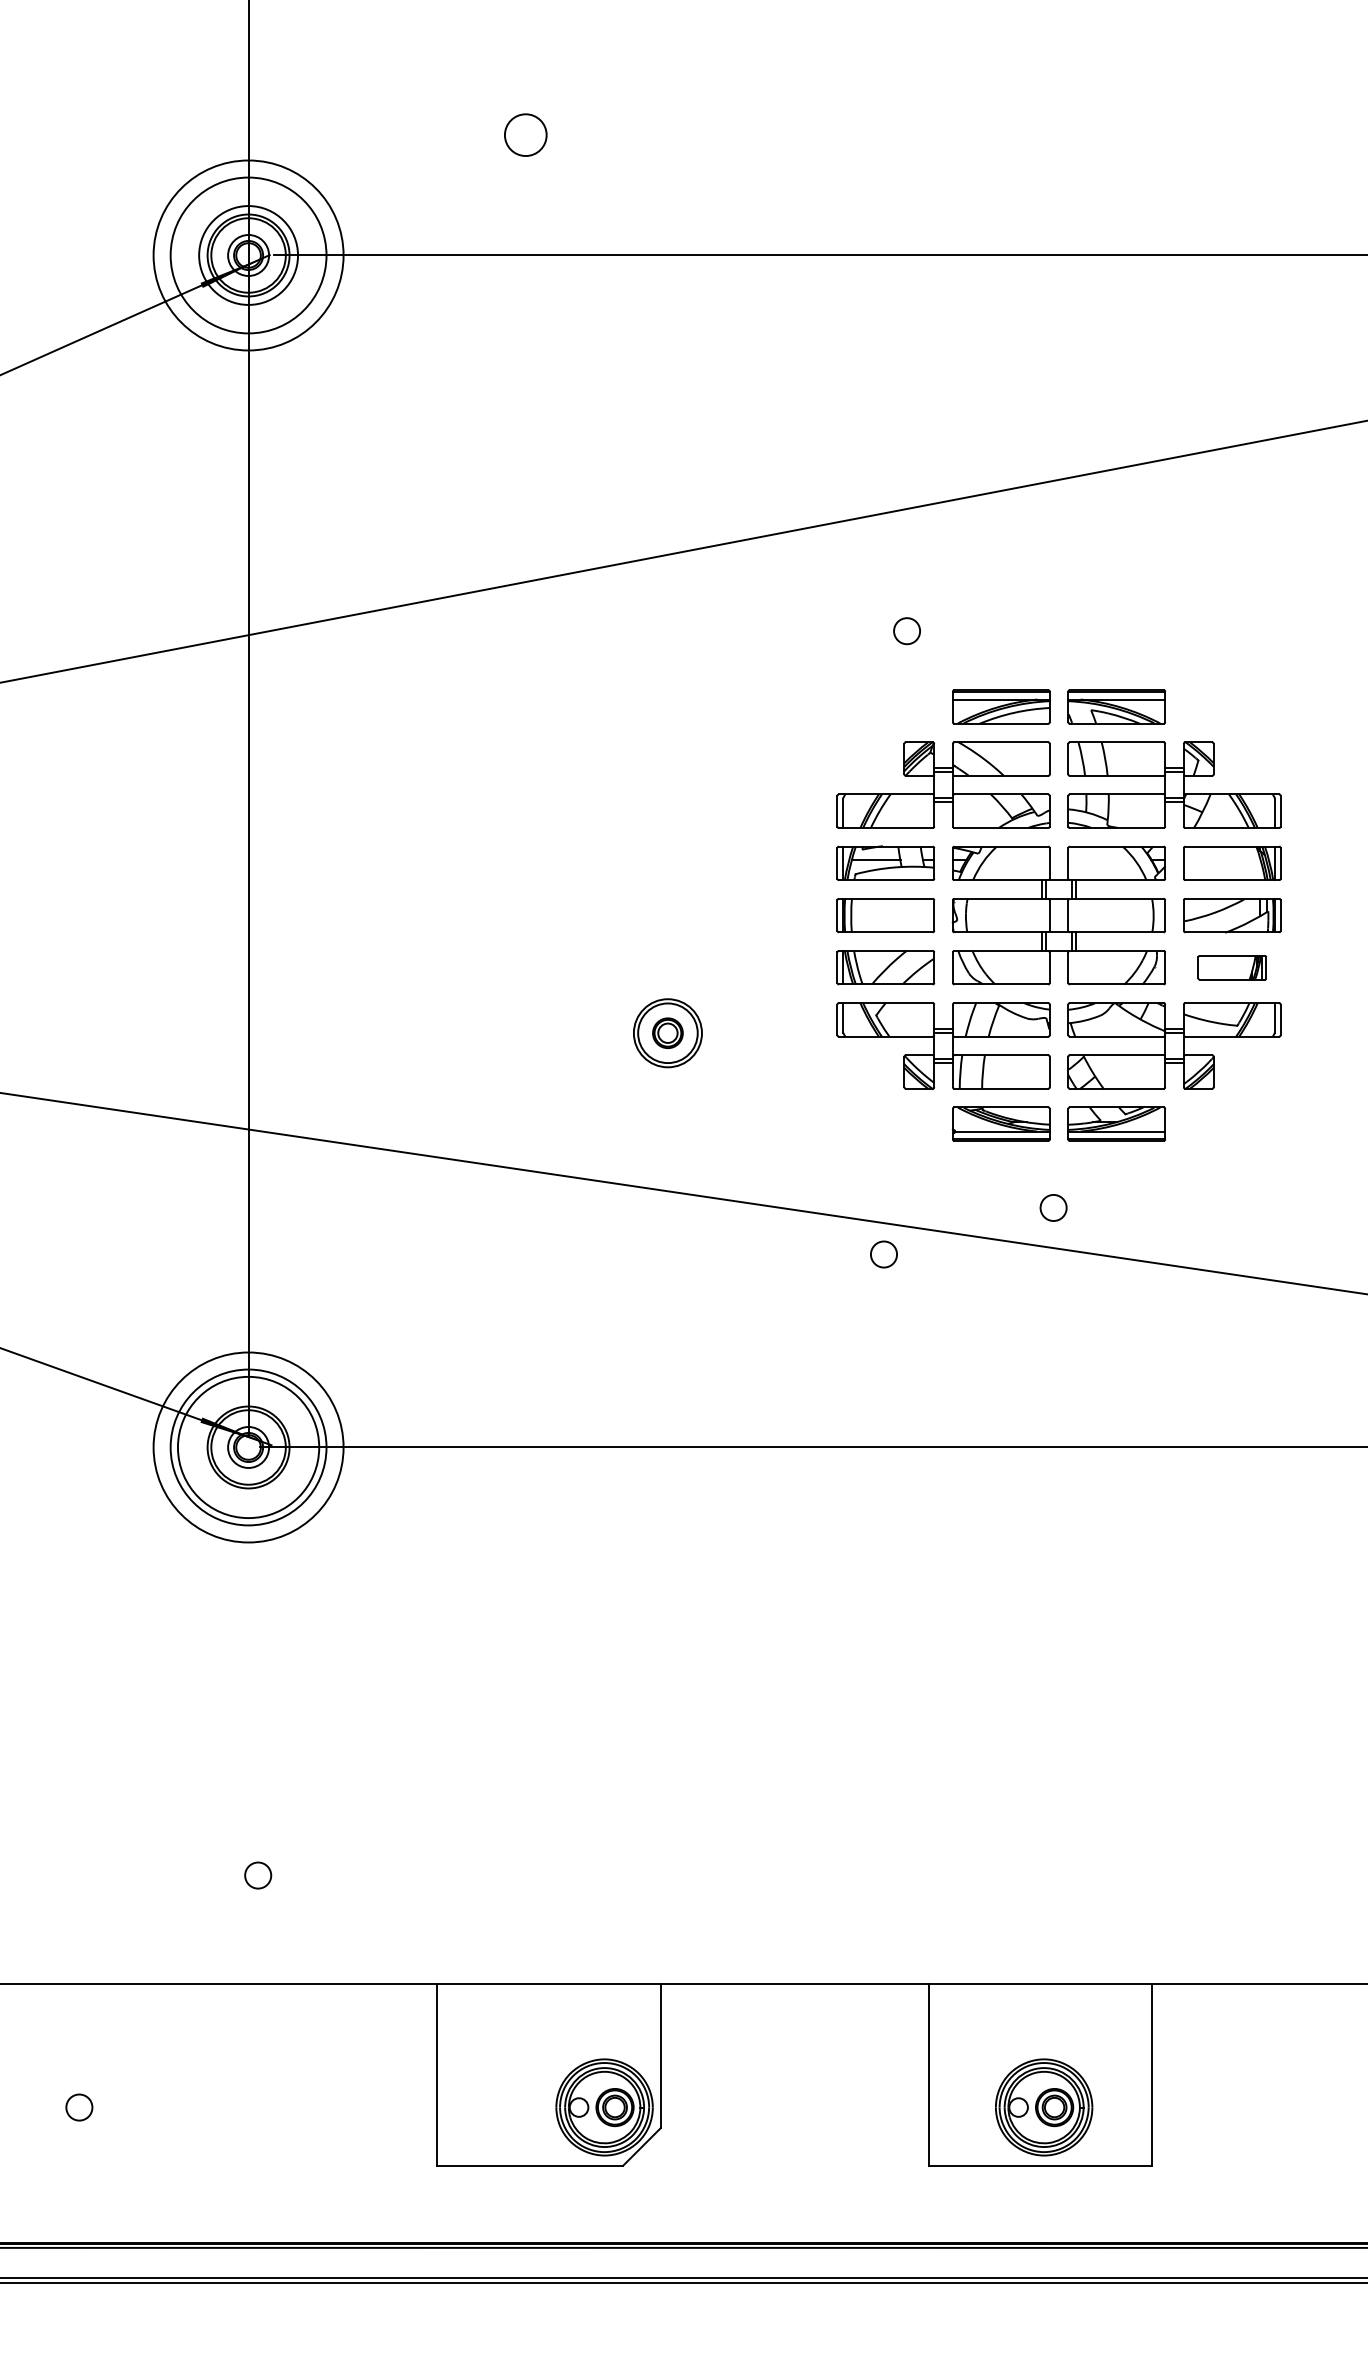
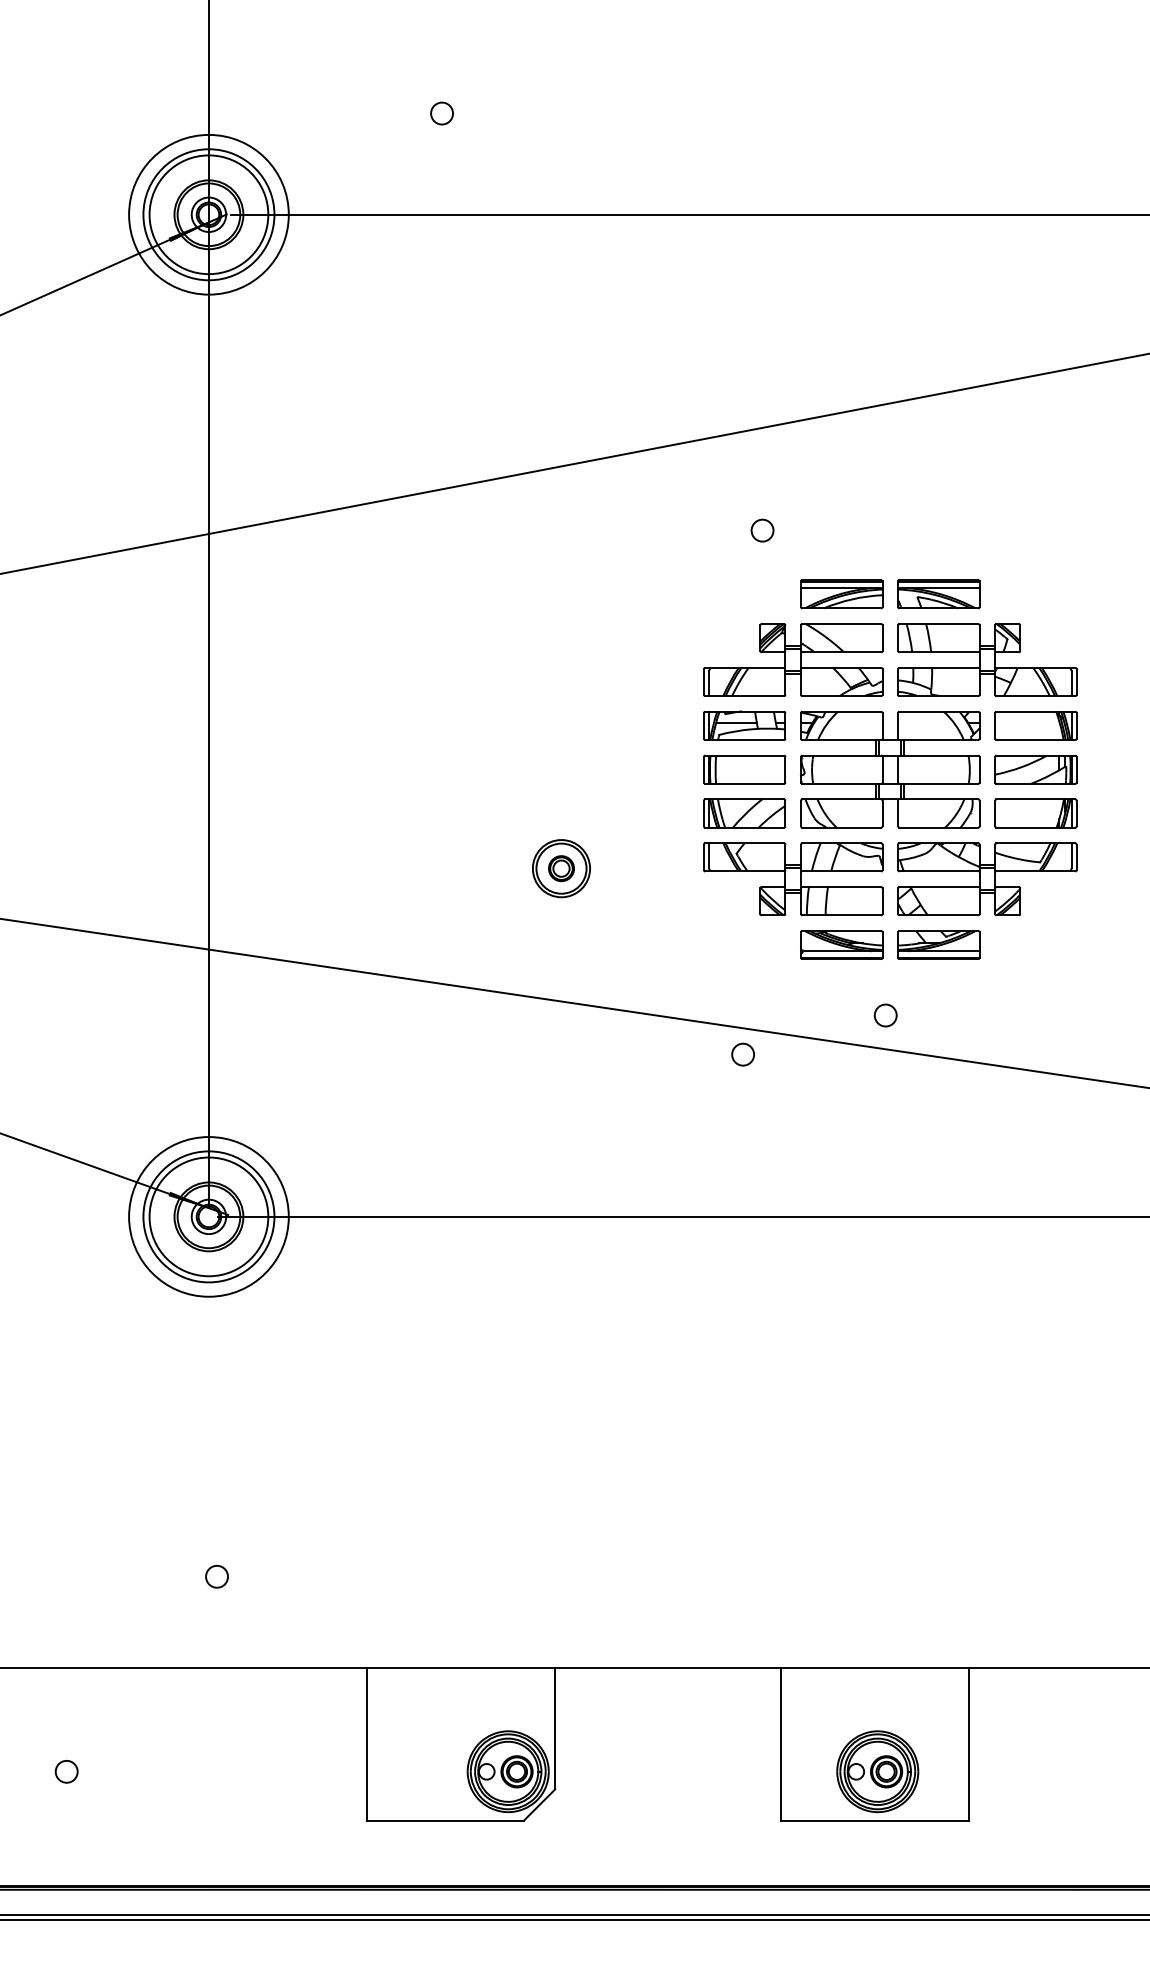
circle: (525, 134) -> (441, 113), size x0.62
circle: (248, 255) -> (208, 214), size x1.43
part: (1232, 967) -> (1036, 813), size x1.43

